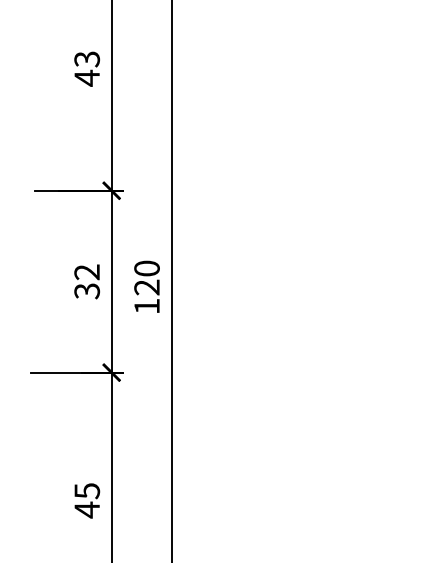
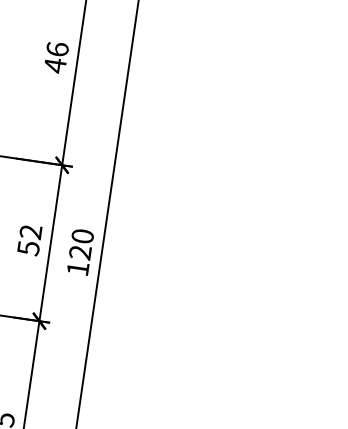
text: (87, 59) -> (57, 49), 43 -> 46
text: (86, 290) -> (28, 247), 32 -> 52

